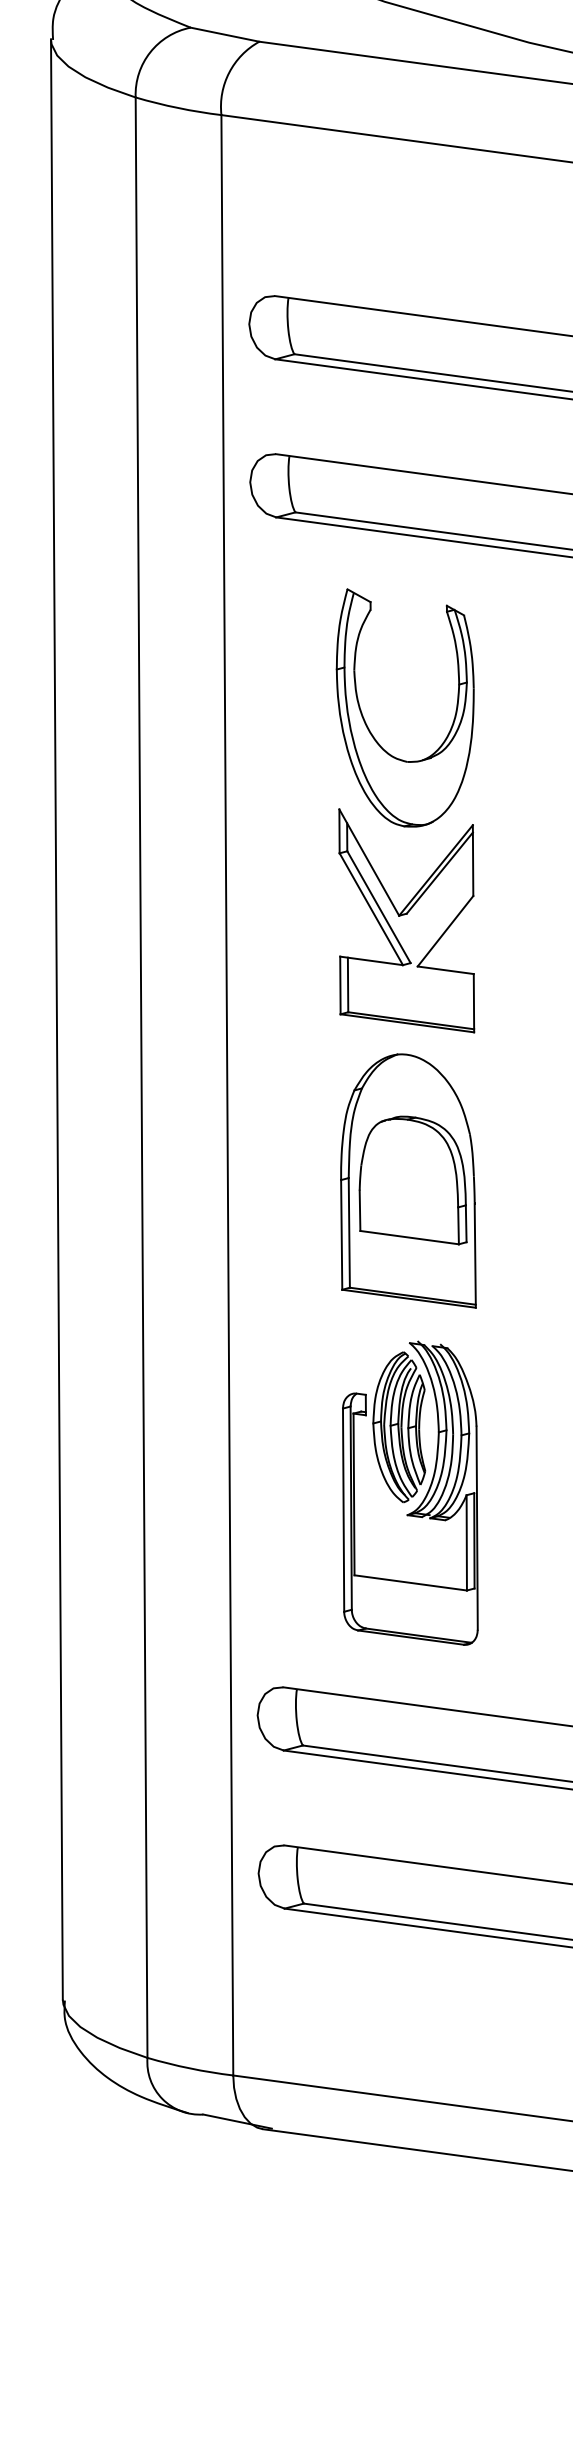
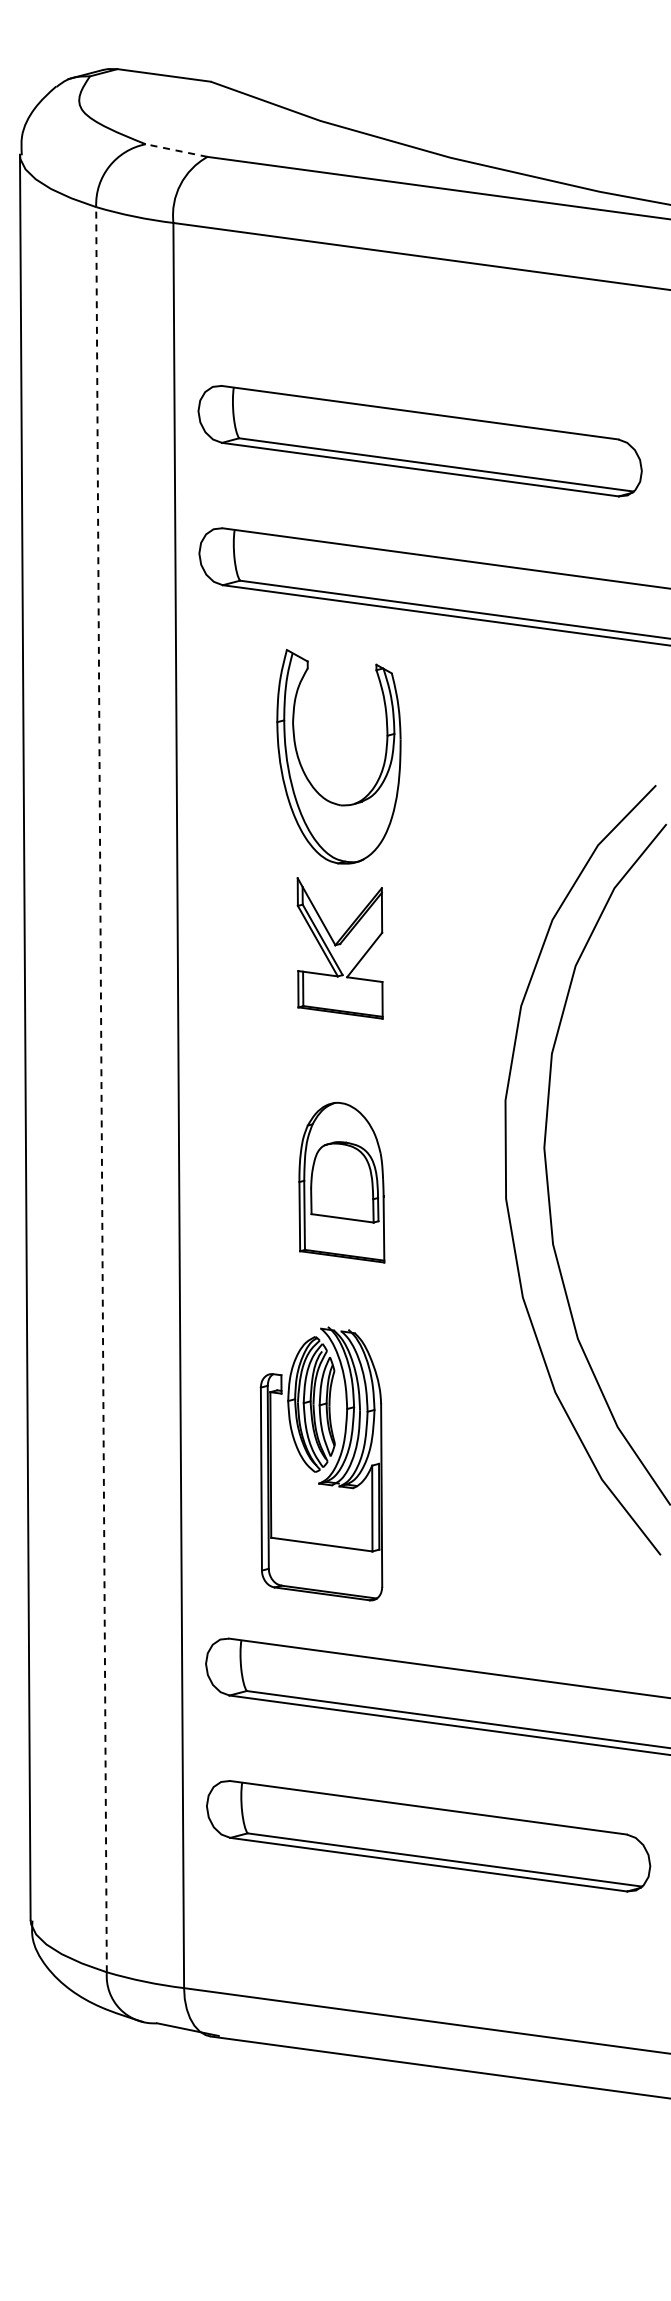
line: (224, 34) -> (176, 150), solid -> dashed
part: (405, 920) -> (339, 948), size x0.7
line: (141, 1077) -> (101, 1089), solid -> dashed
part: (408, 1180) -> (341, 1182), size x0.7
part: (410, 1492) -> (321, 1463), moved

